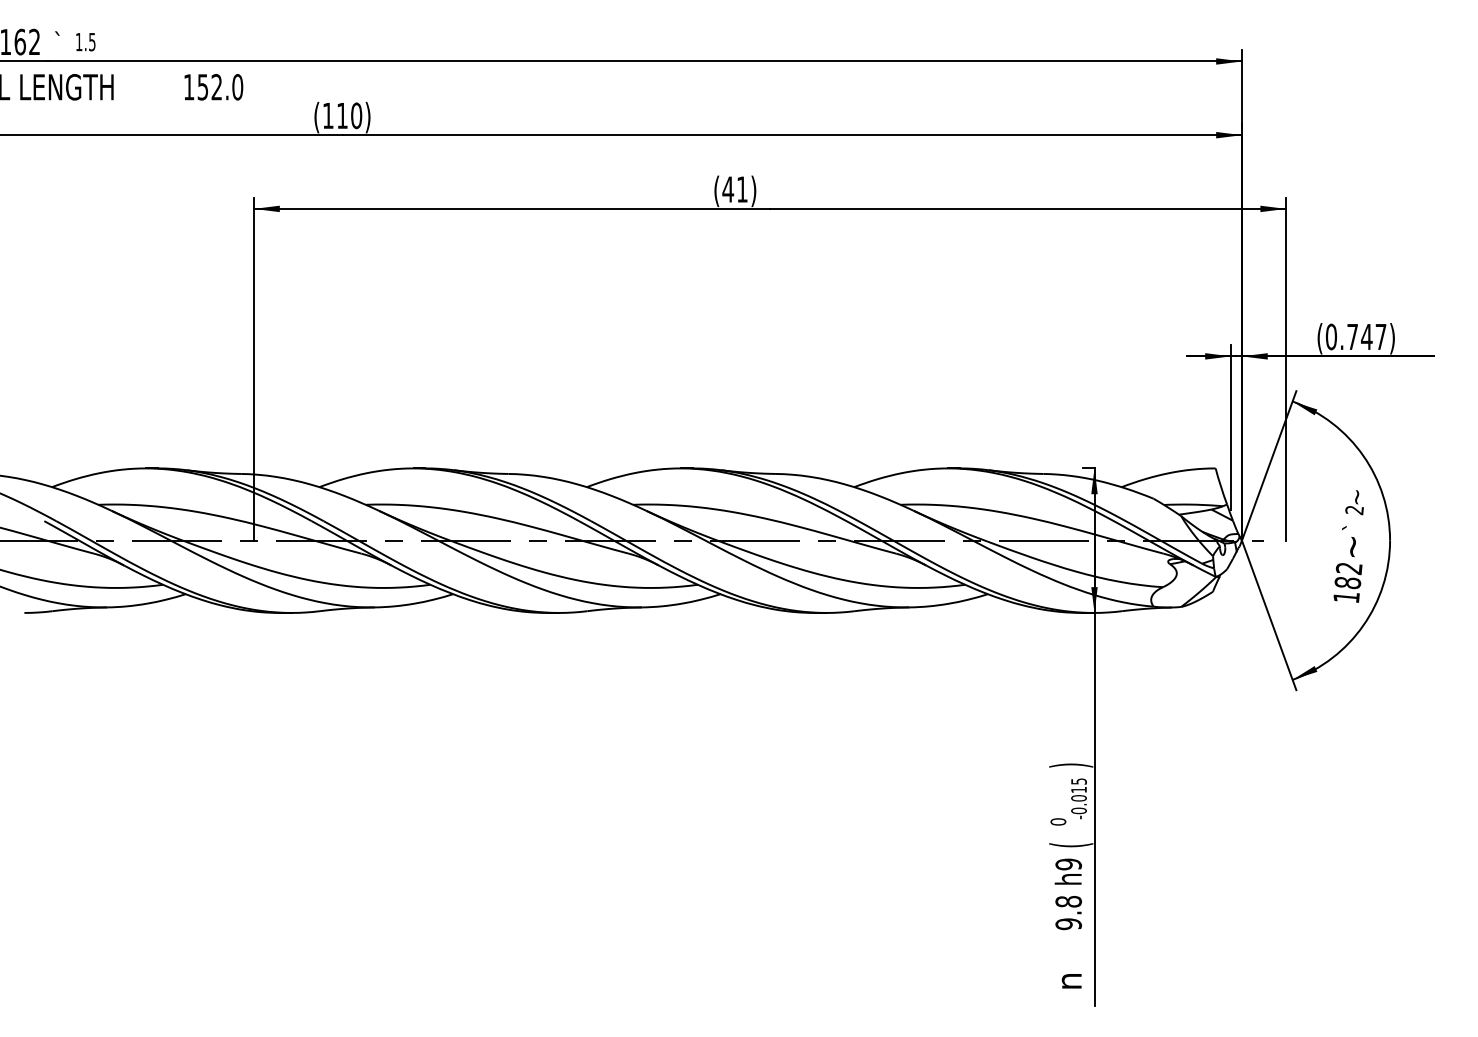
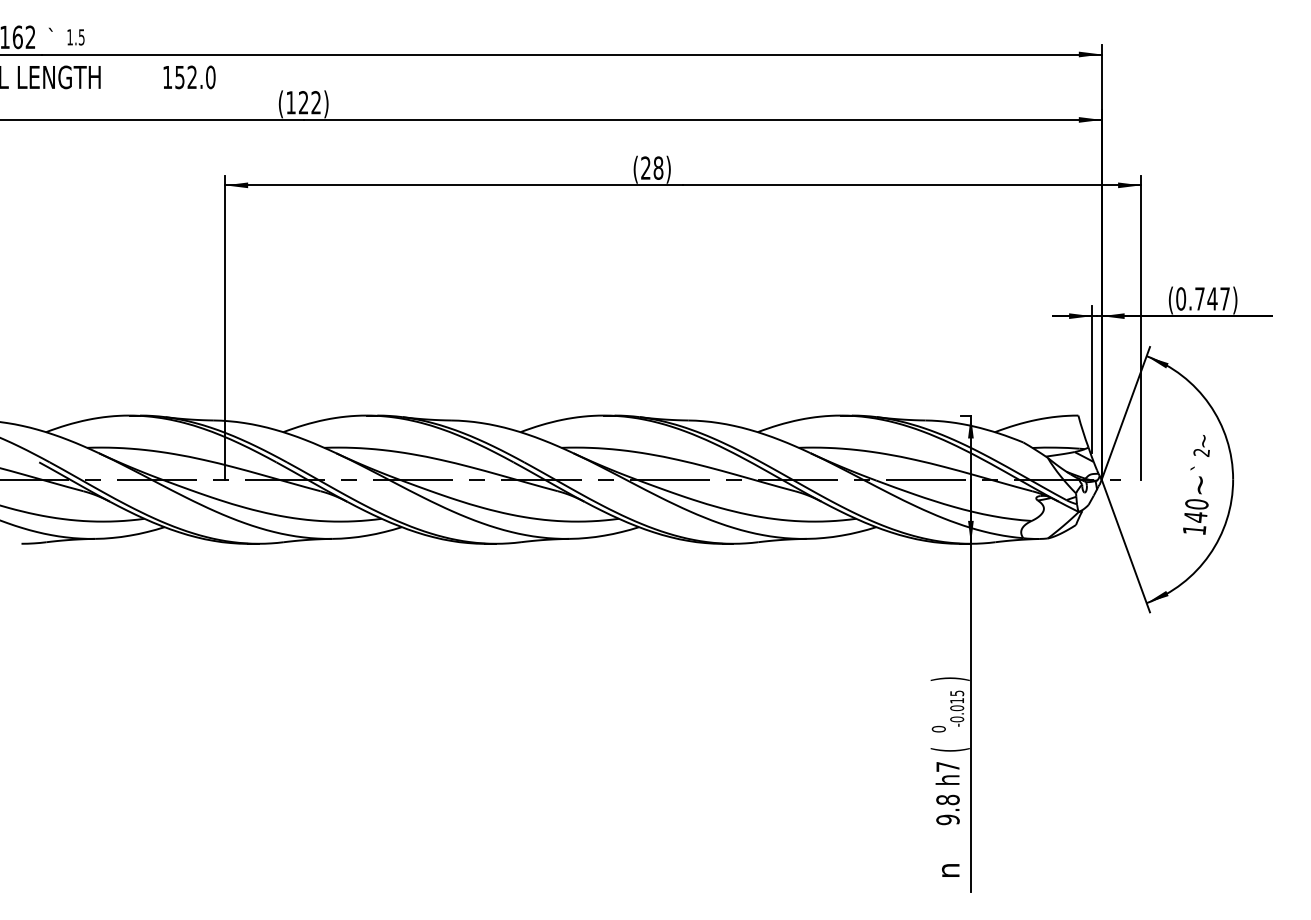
text: (349, 115) -> (309, 102), (110) -> (122)
text: (734, 189) -> (651, 168), (41) -> (28)
text: (1348, 575) -> (1196, 510), 182 -> 140
text: (1068, 864) -> (947, 766), h9 -> h7

